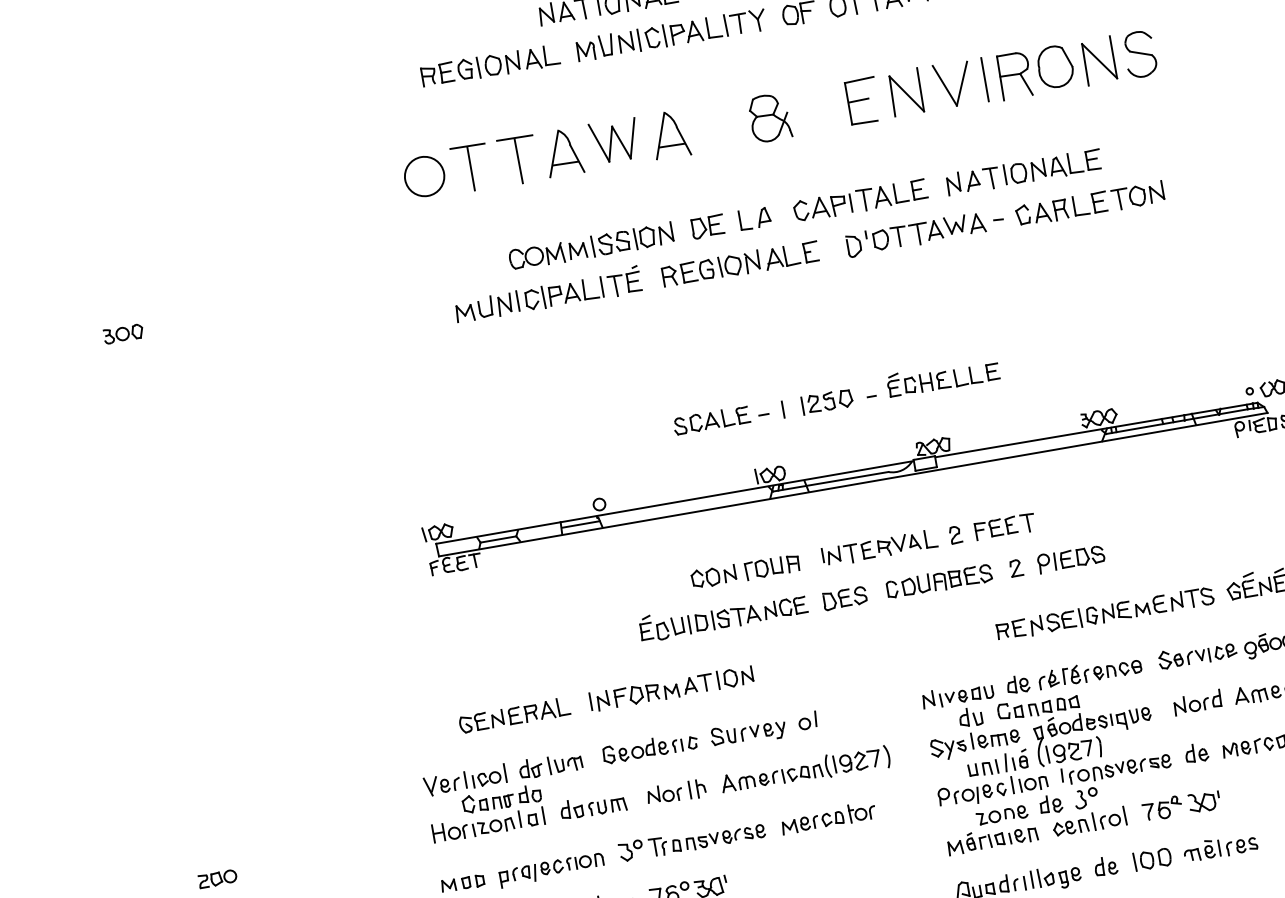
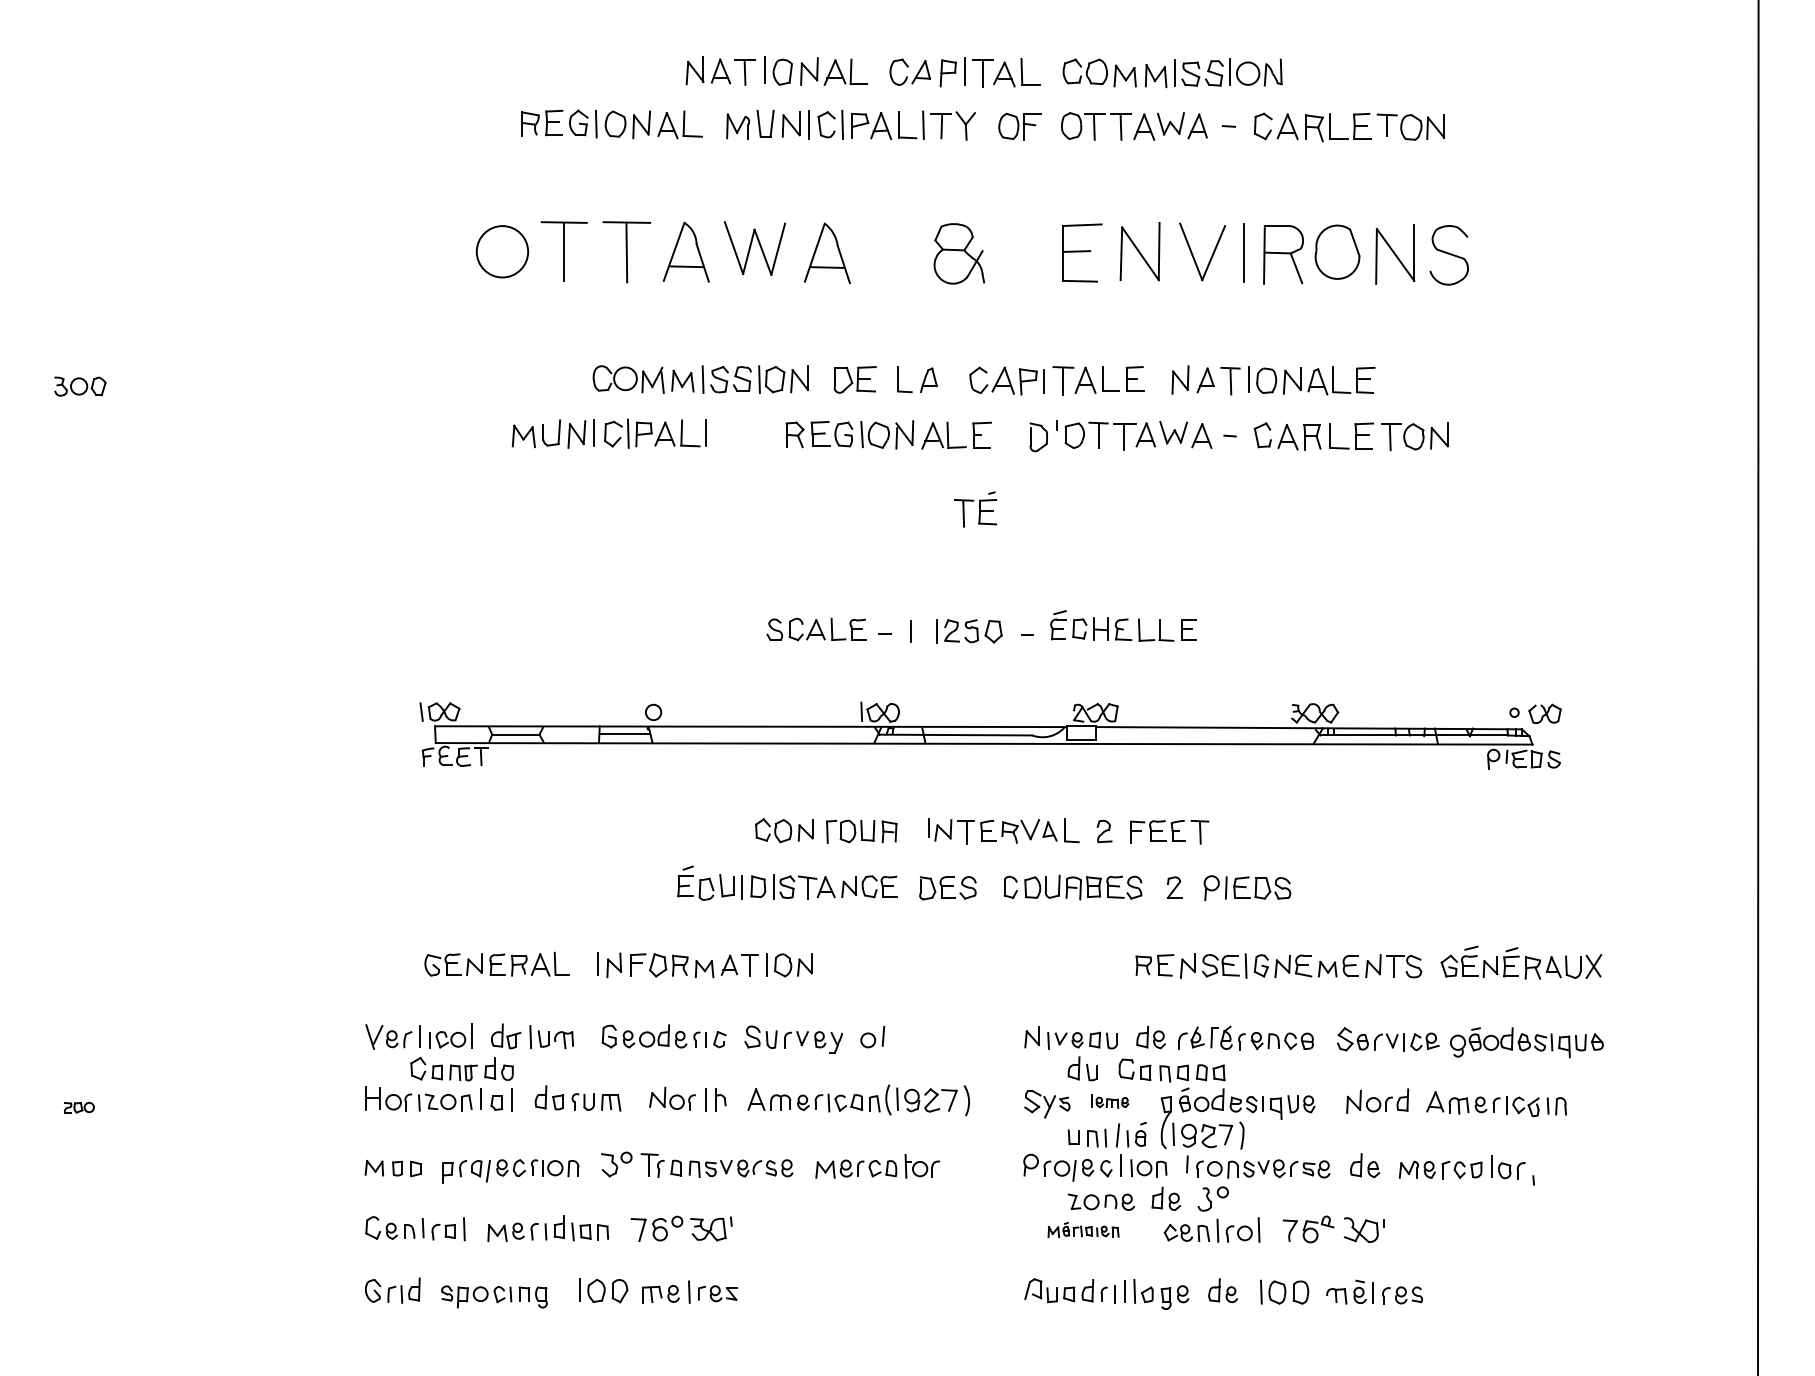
part: (624, 281) -> (975, 509), moved
part: (995, 738) -> (1109, 1101), size x0.6
part: (992, 838) -> (1083, 1229), size x0.6
part: (217, 878) -> (79, 1107), size x0.6

